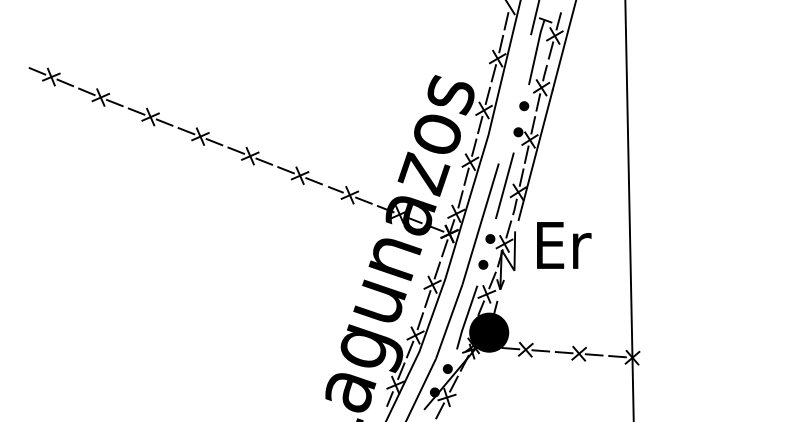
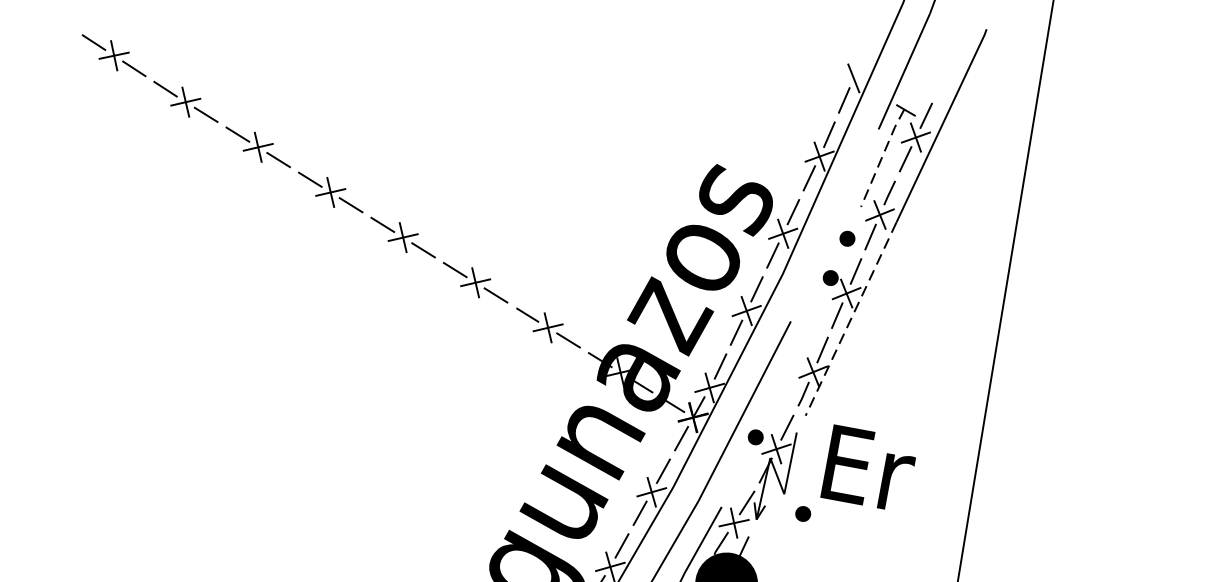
line: (536, 52) -> (882, 158), solid -> dashed
line: (535, 155) -> (850, 319), solid -> dashed
line: (504, 185) -> (793, 357), removed
part: (483, 264) -> (803, 513), moved

